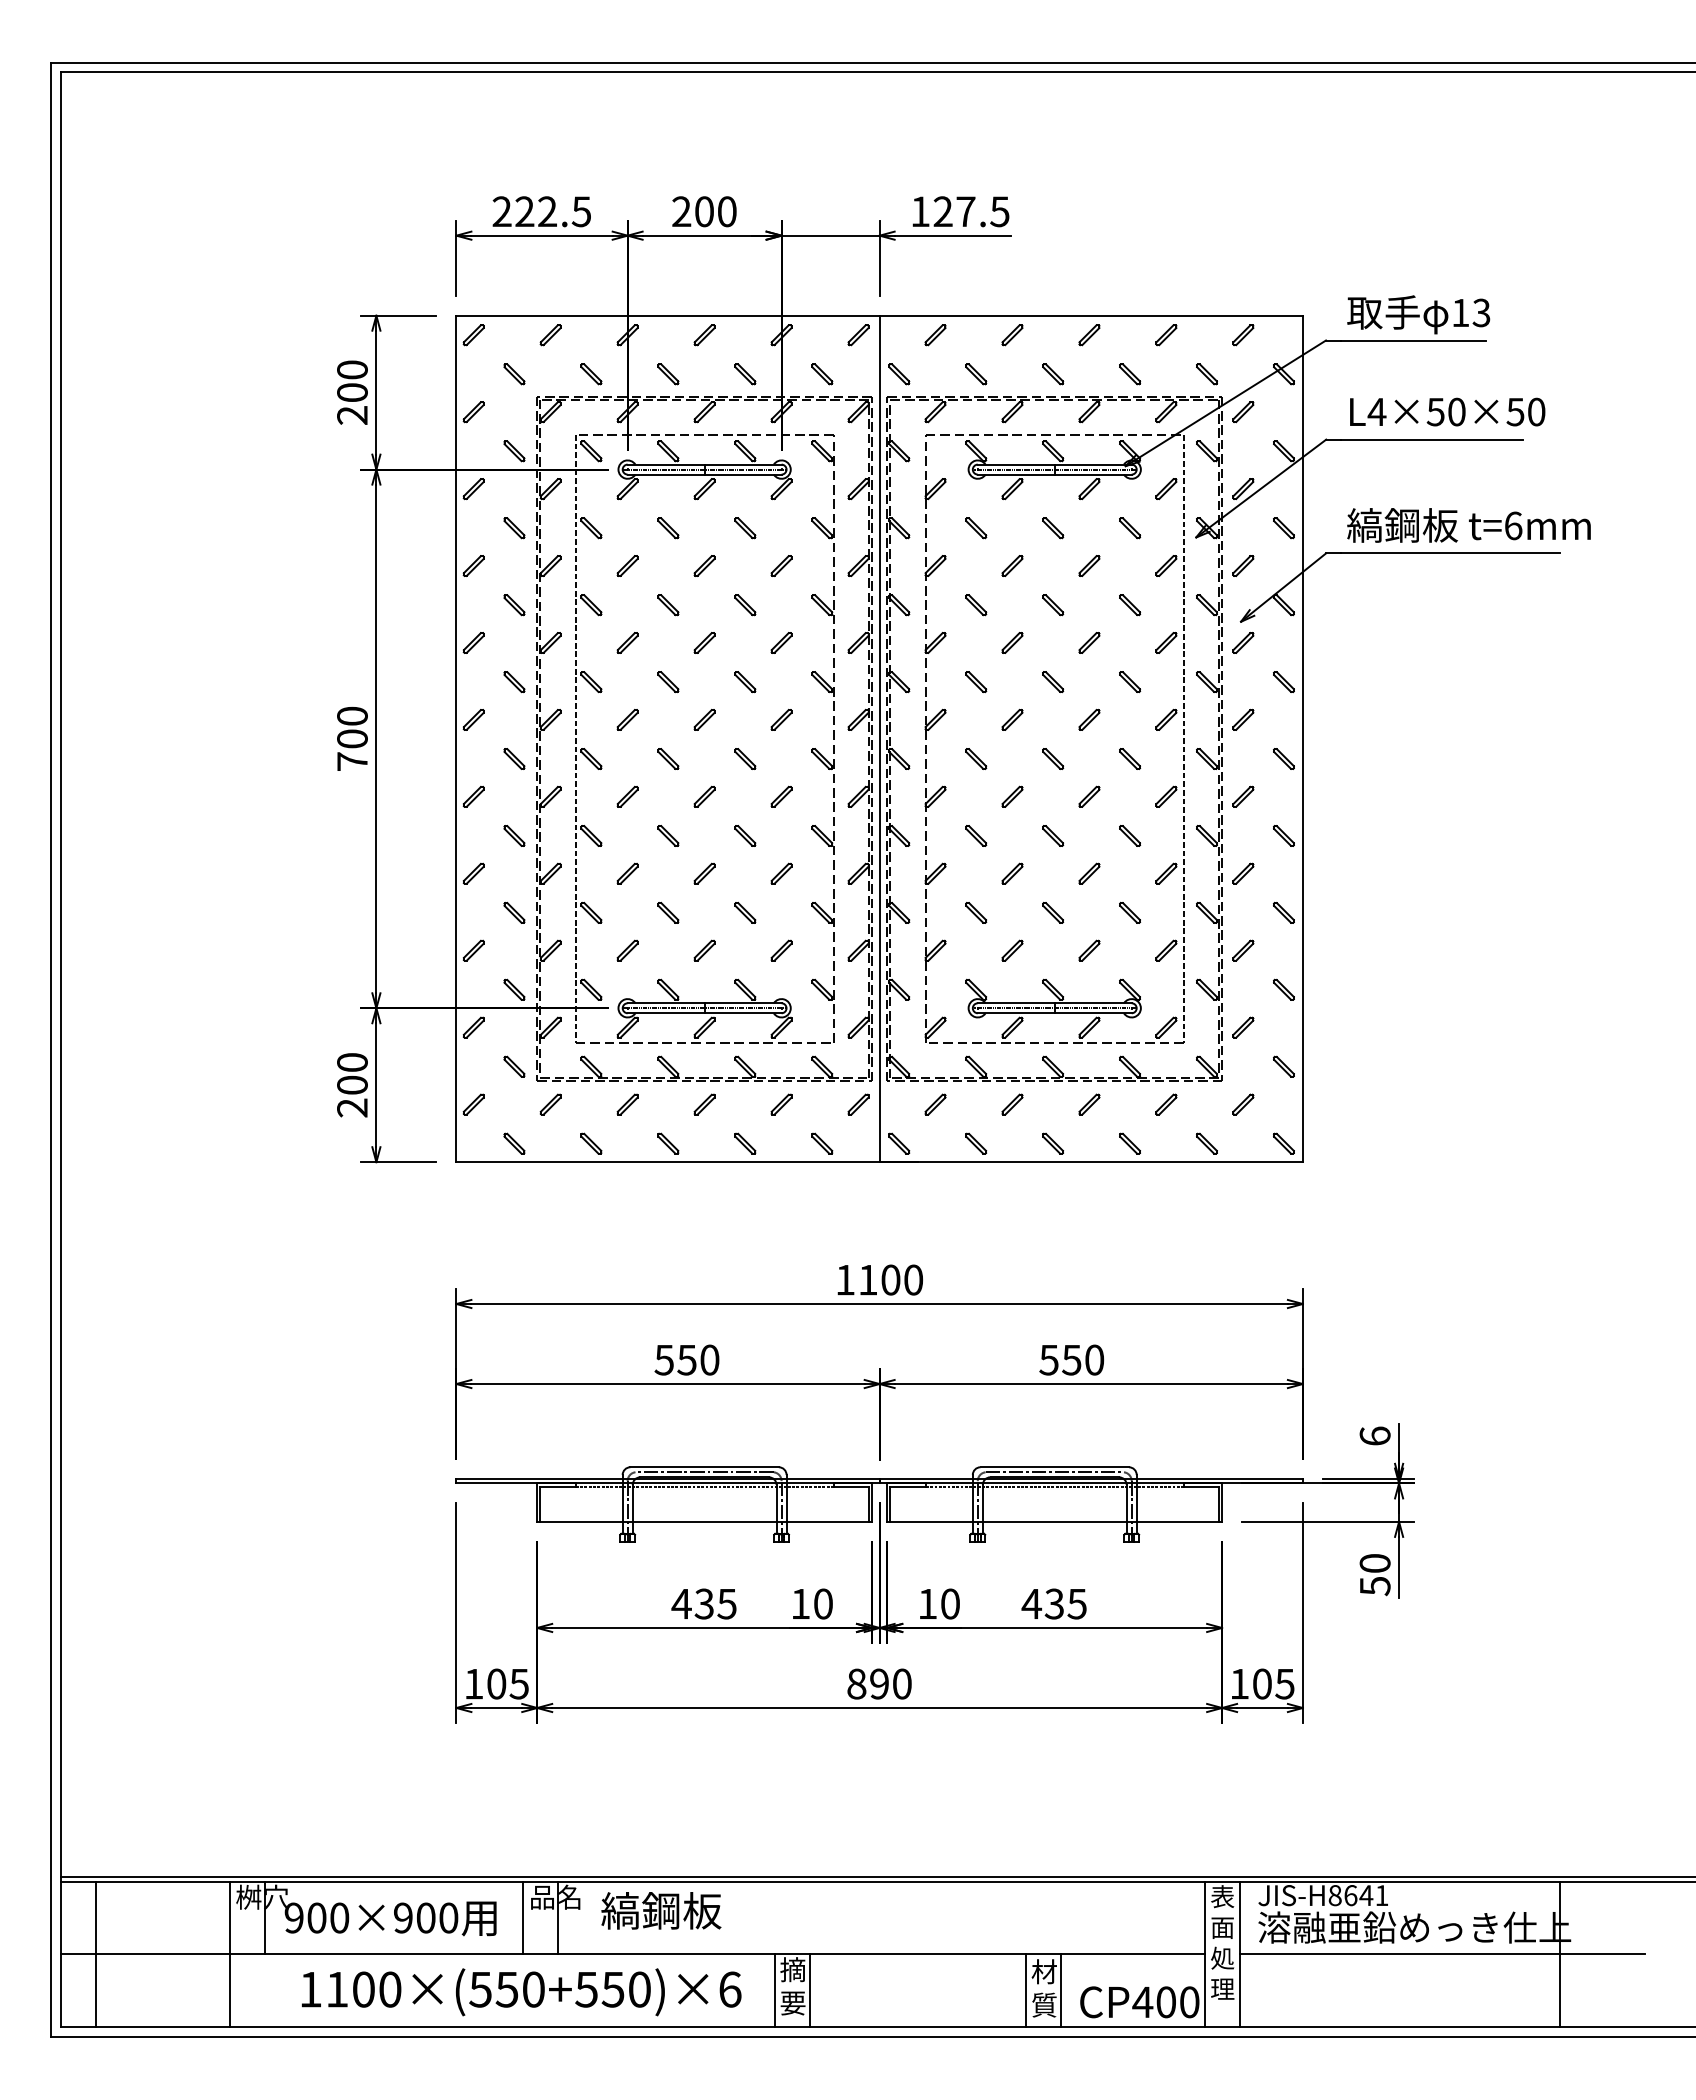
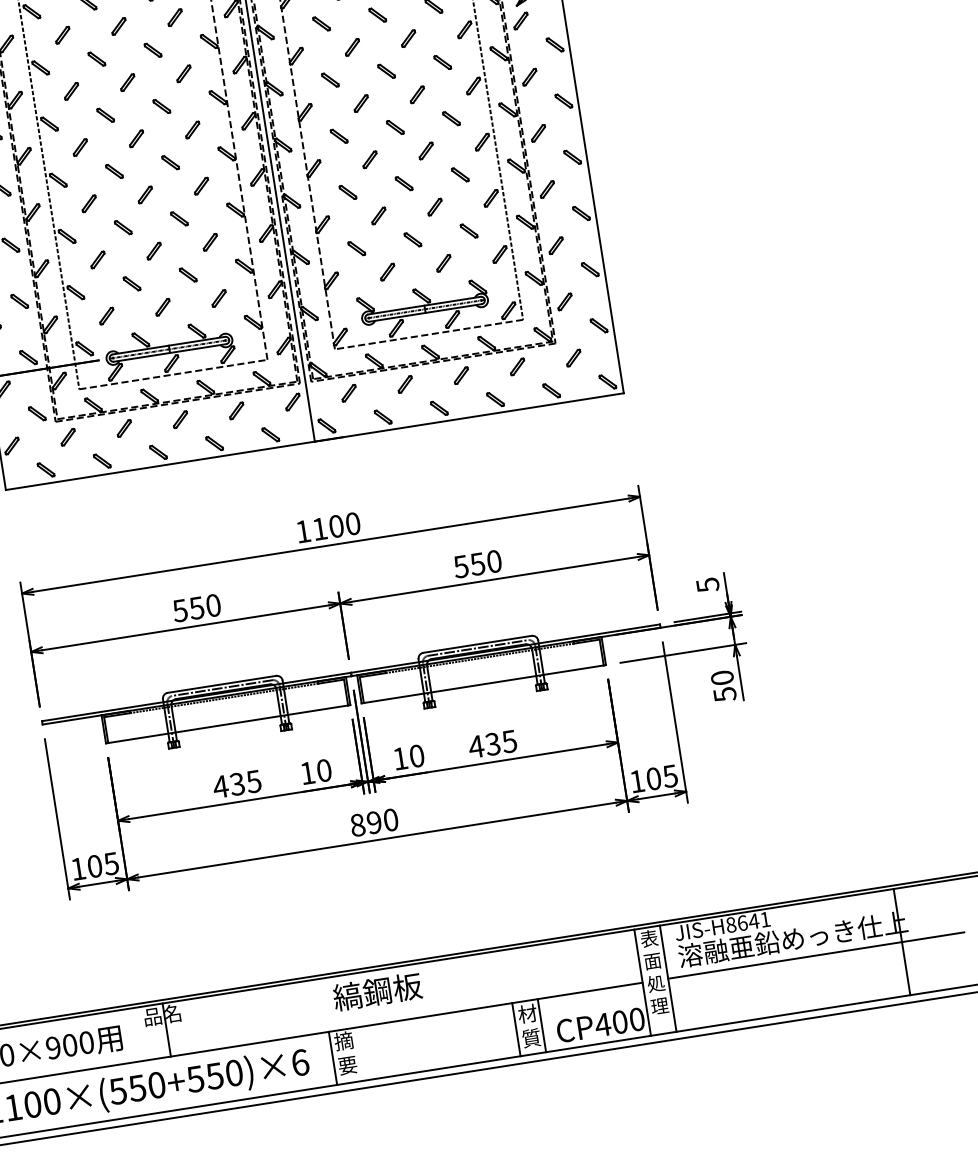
text: (1374, 1436) -> (707, 585), 6 -> 5
text: (661, 1910) -> (377, 991), moved
line: (523, 1917) -> (141, 1033), removed
line: (809, 1990) -> (358, 1054), removed

